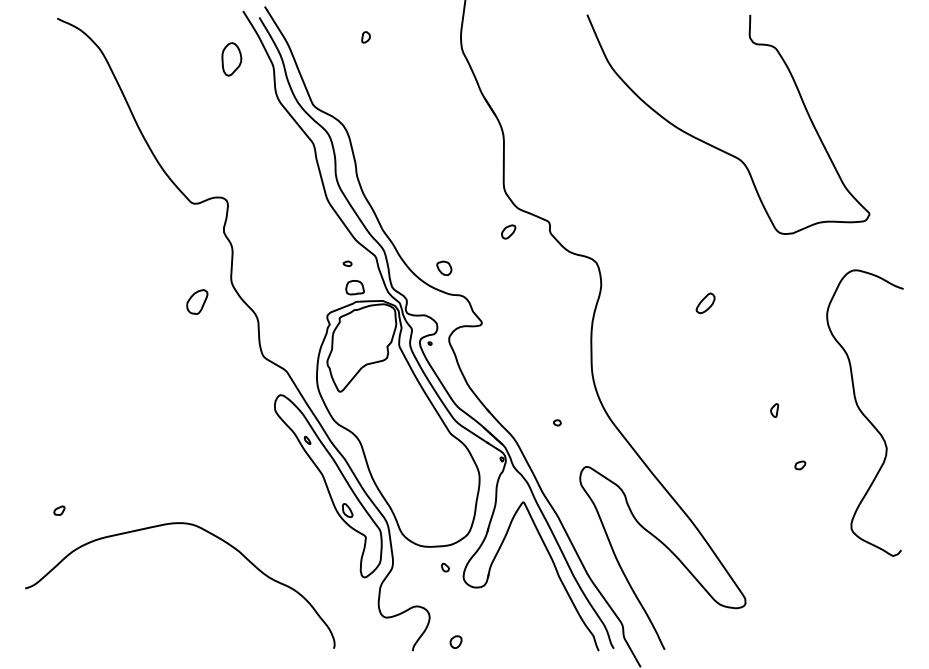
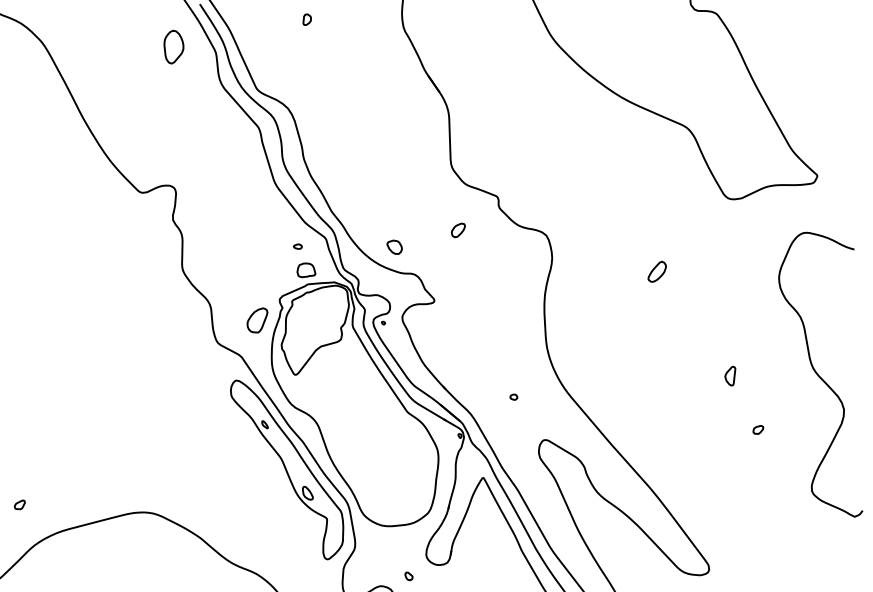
part: (508, 231) -> (458, 229), moved
part: (197, 301) -> (257, 320), moved
part: (774, 410) -> (730, 376), size x1.43
part: (445, 567) -> (409, 576), moved

